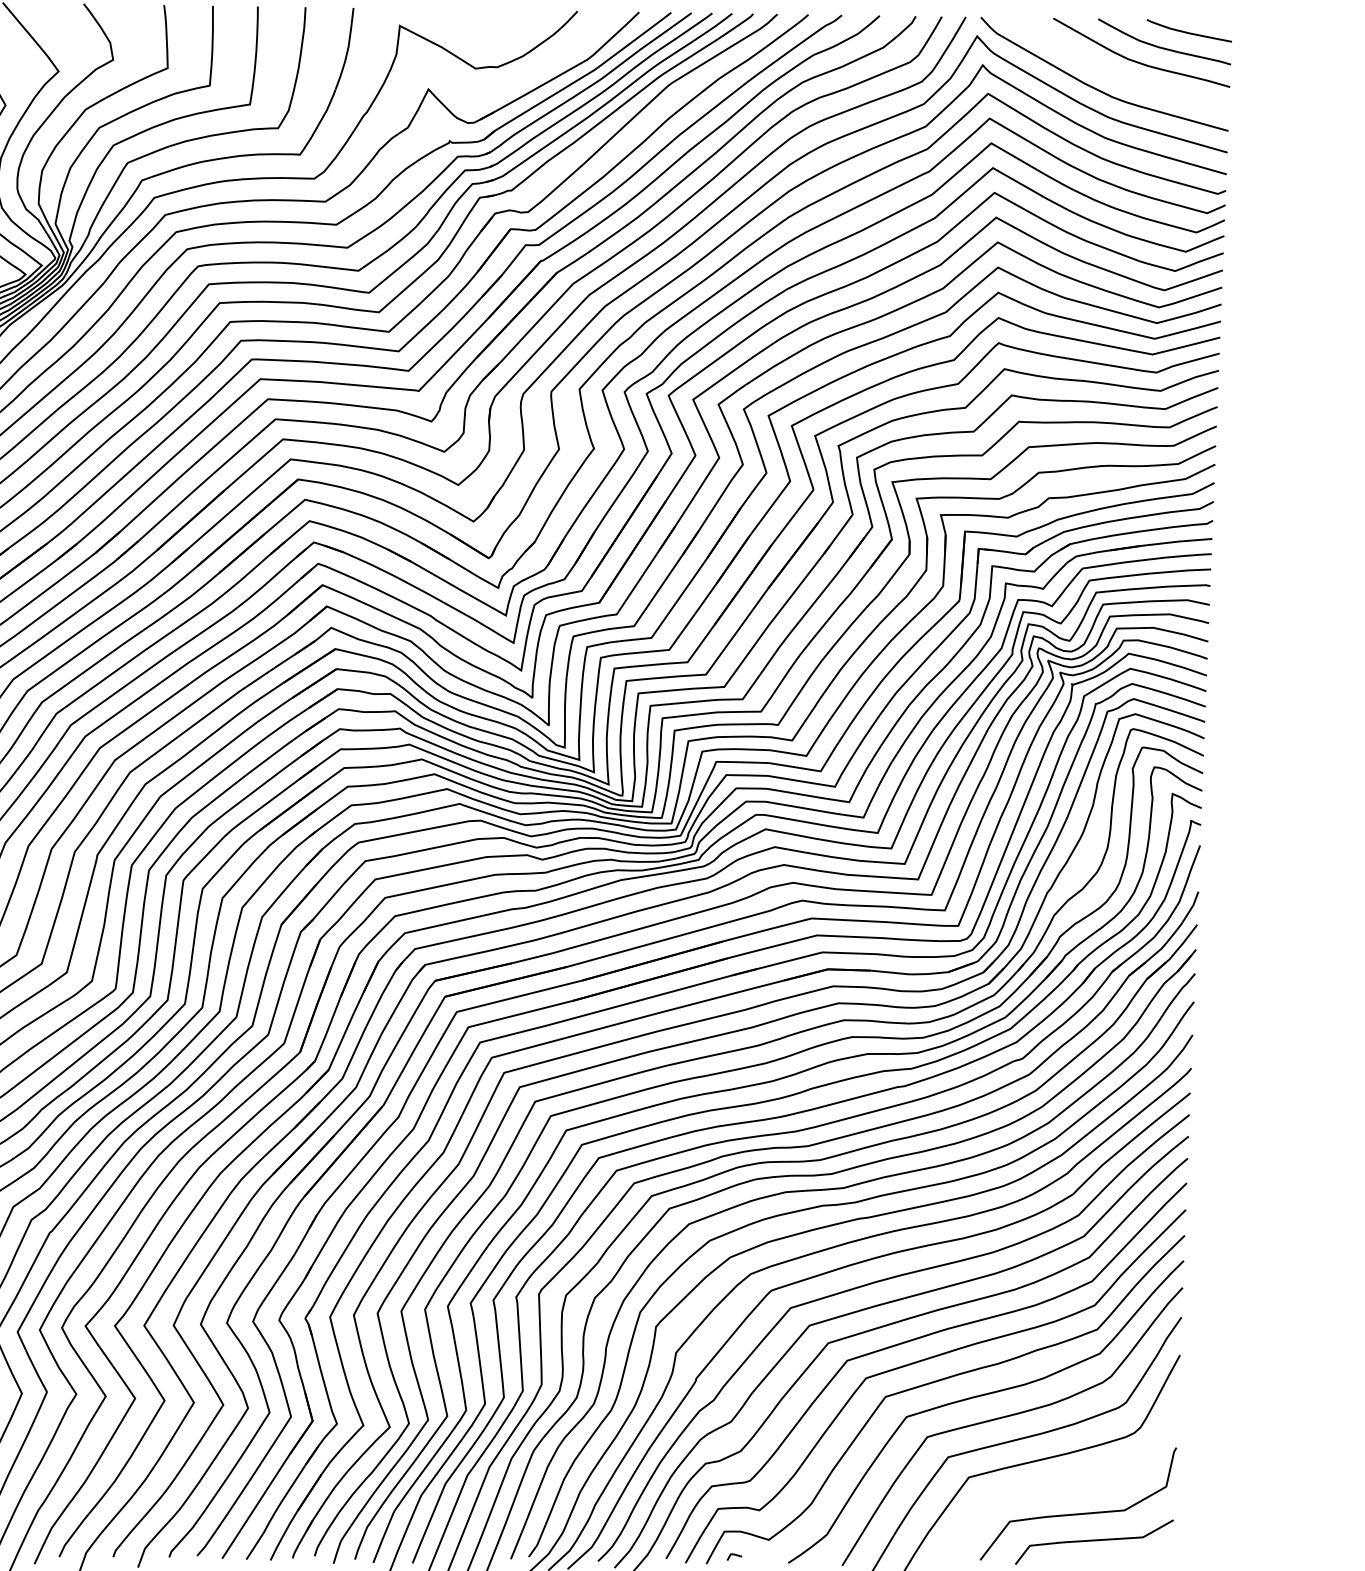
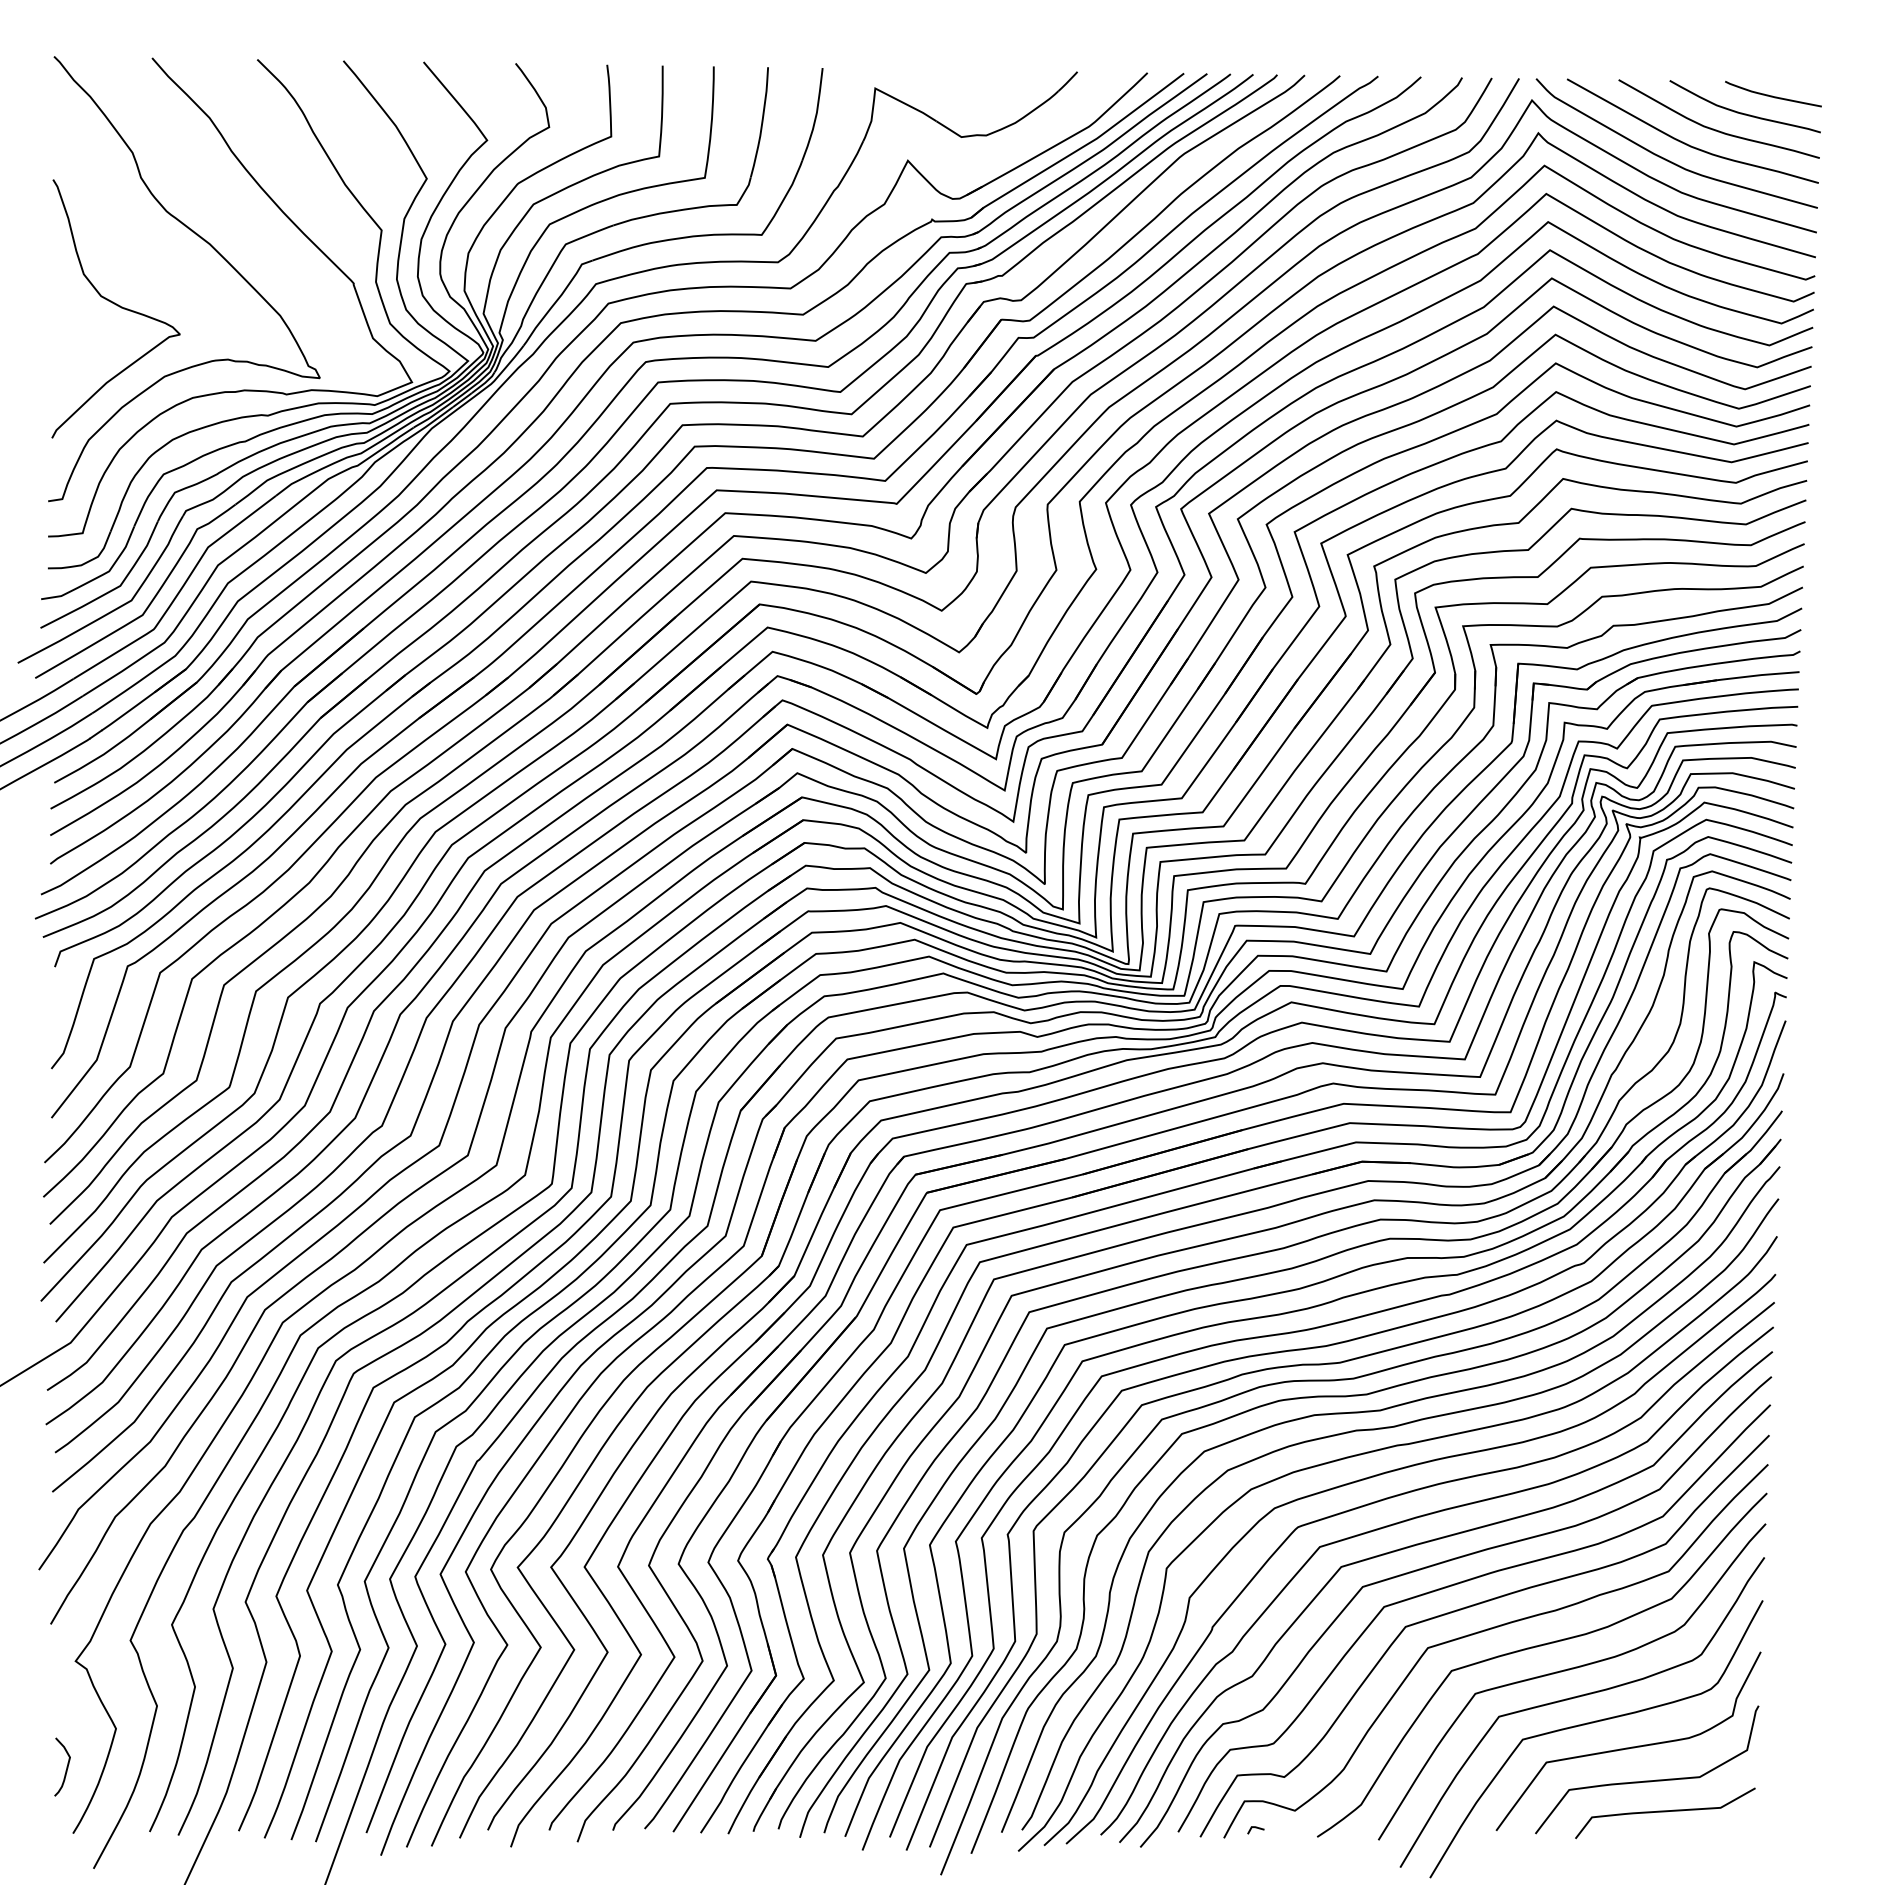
curve: (1112, 73) -> (1685, 142), added
curve: (1064, 1483) -> (1631, 1746), added

